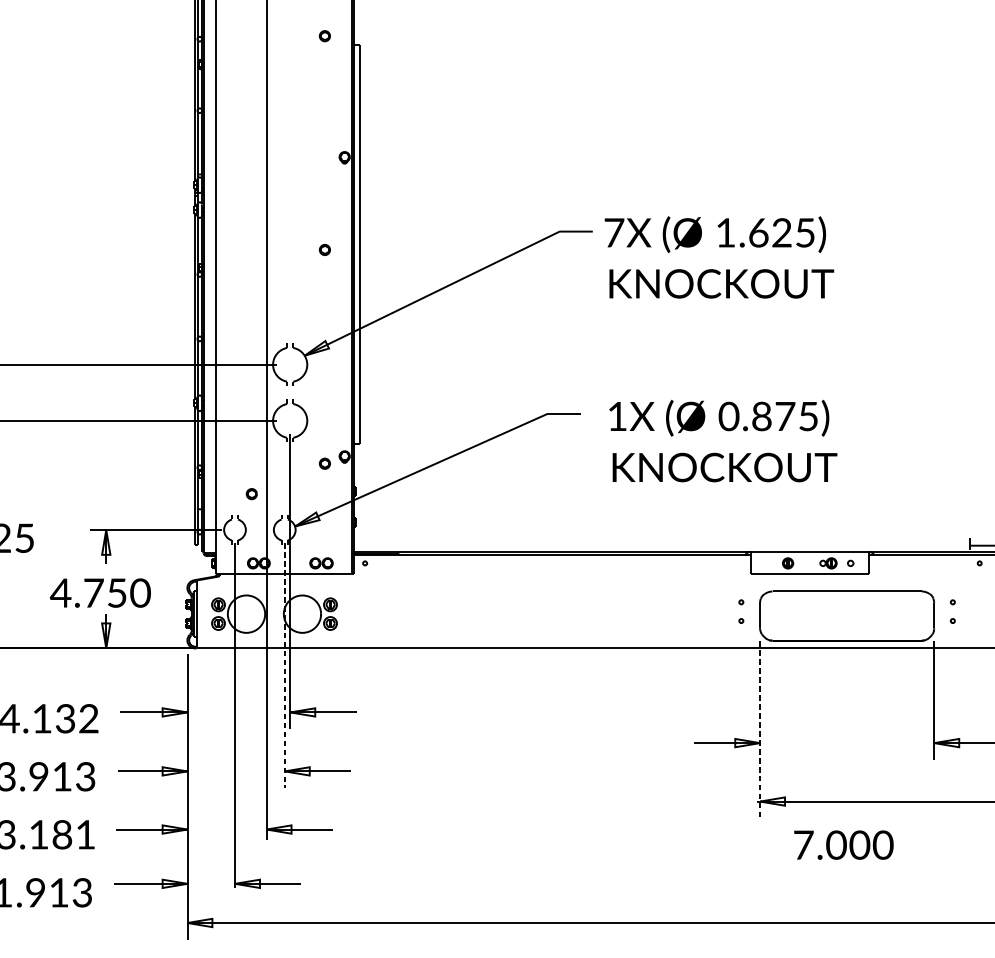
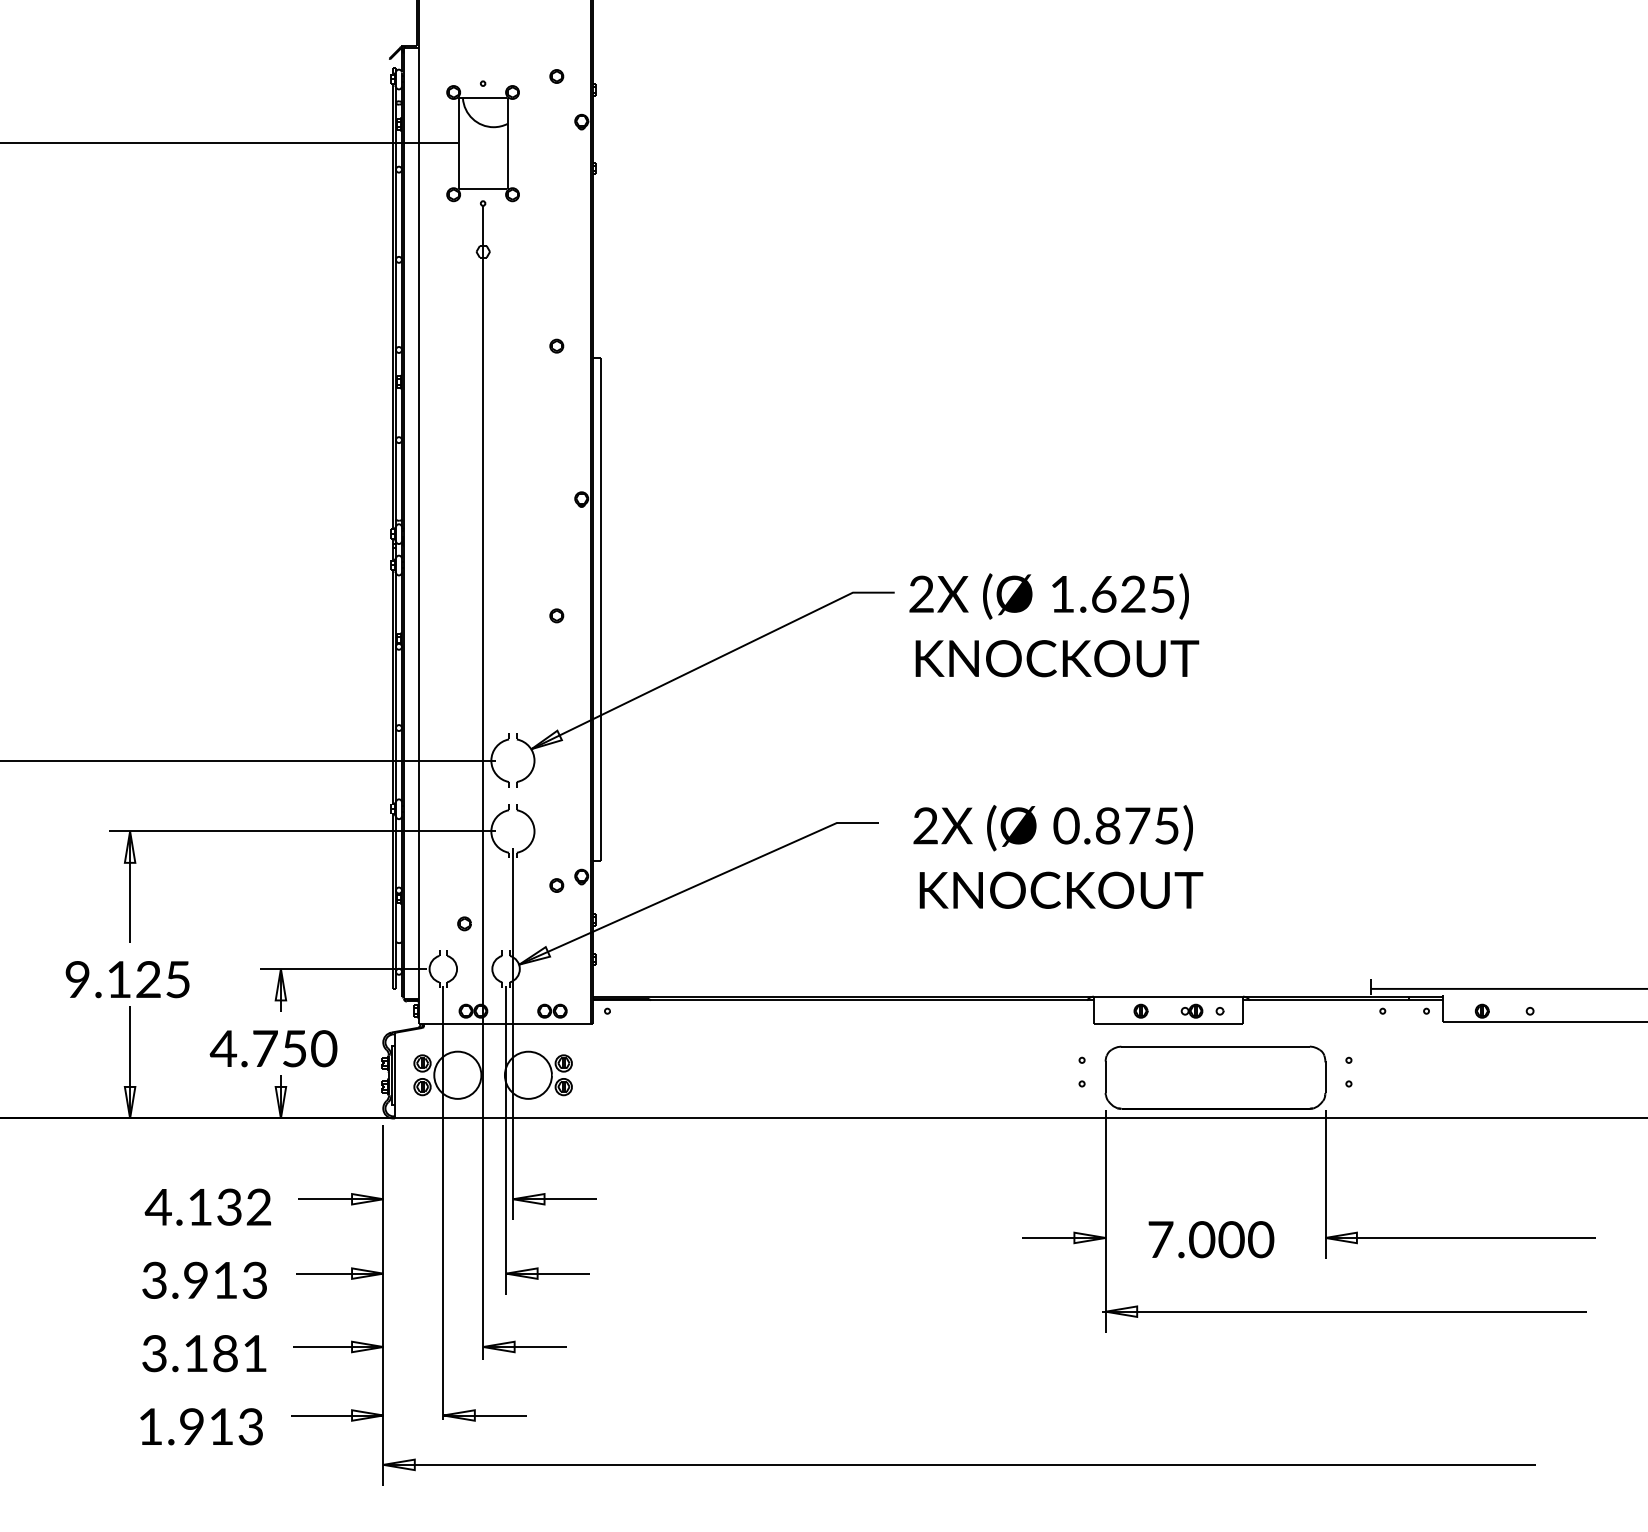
text: (614, 232) -> (921, 593), 7X -> 2X
text: (617, 416) -> (925, 825), 1X -> 2X
line: (285, 665) -> (506, 1140), dashed -> solid
line: (759, 730) -> (1105, 1221), dashed -> solid
text: (843, 845) -> (1211, 1239), moved

